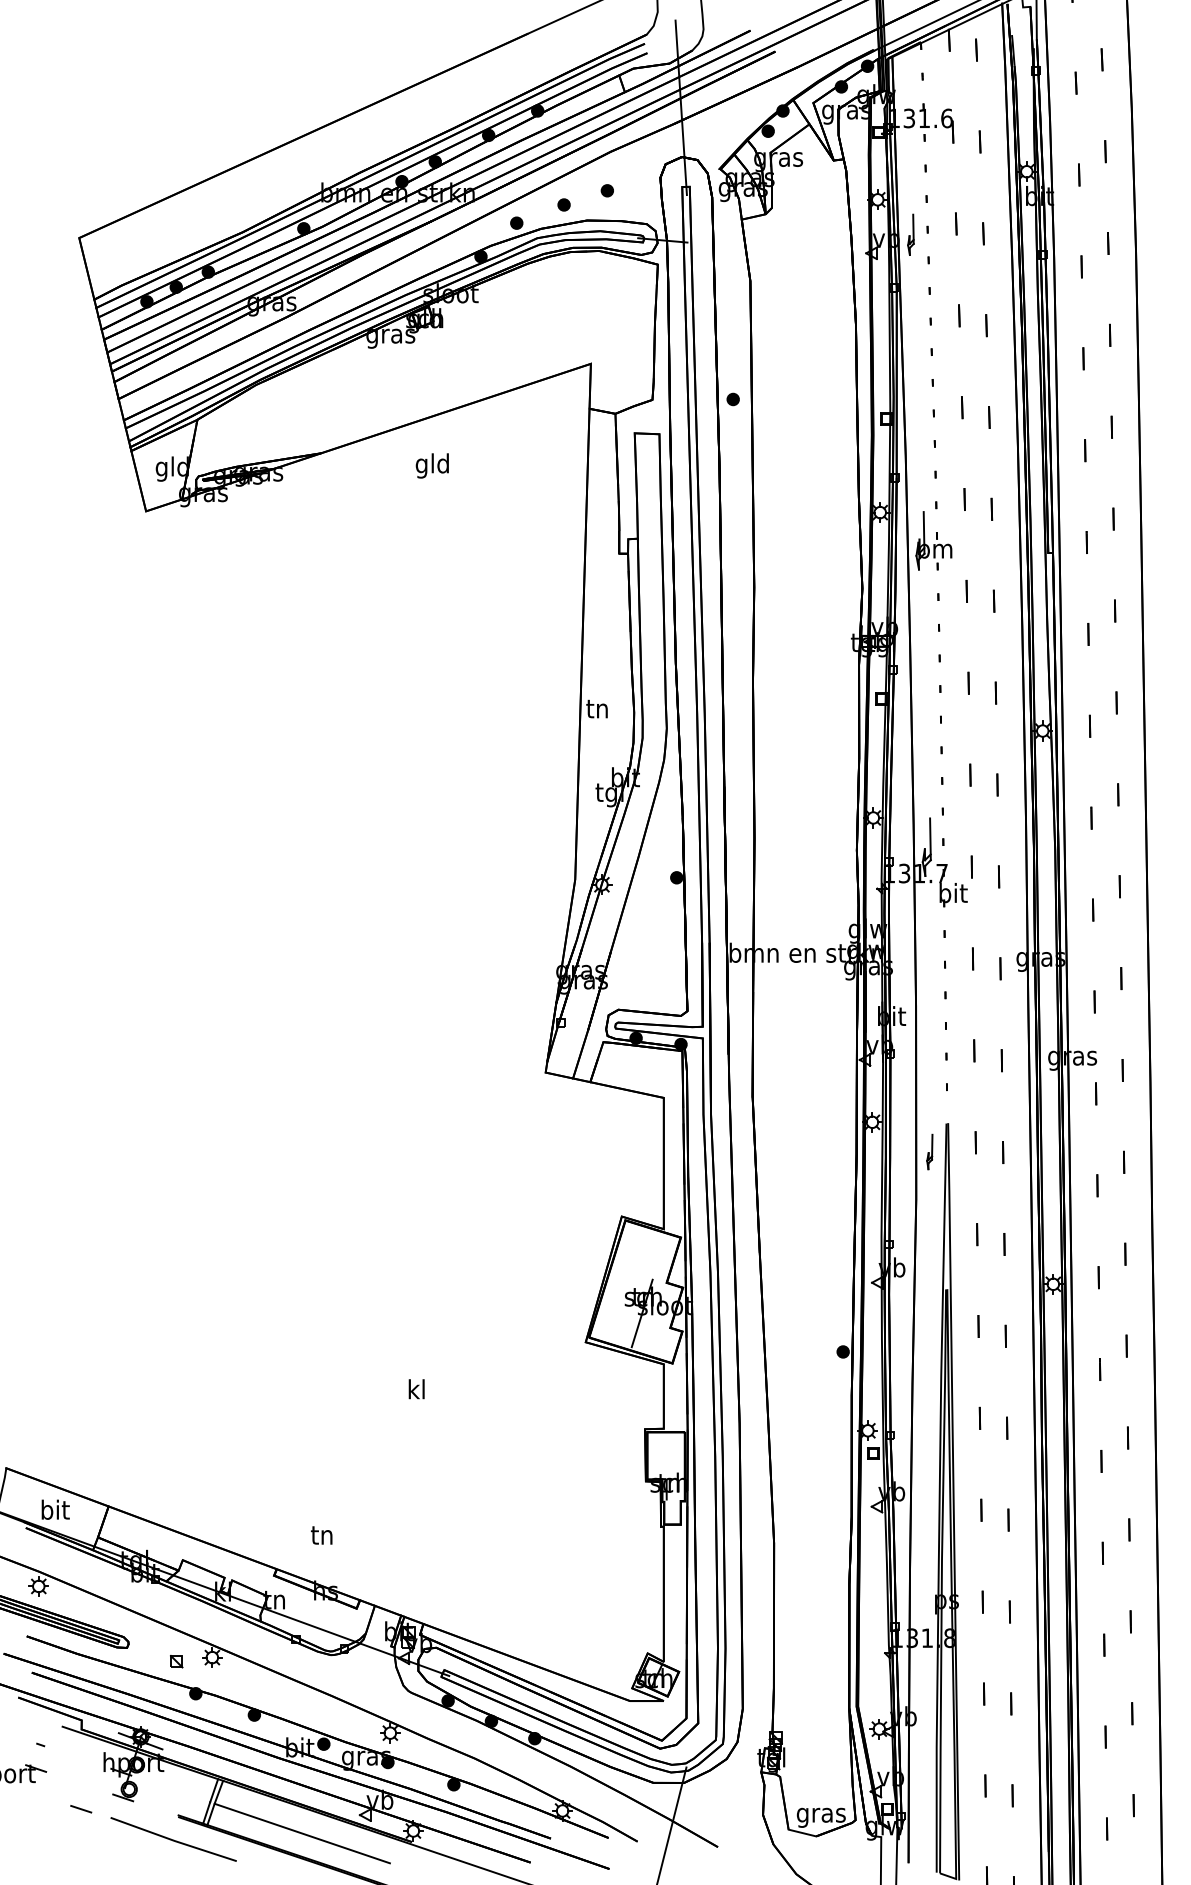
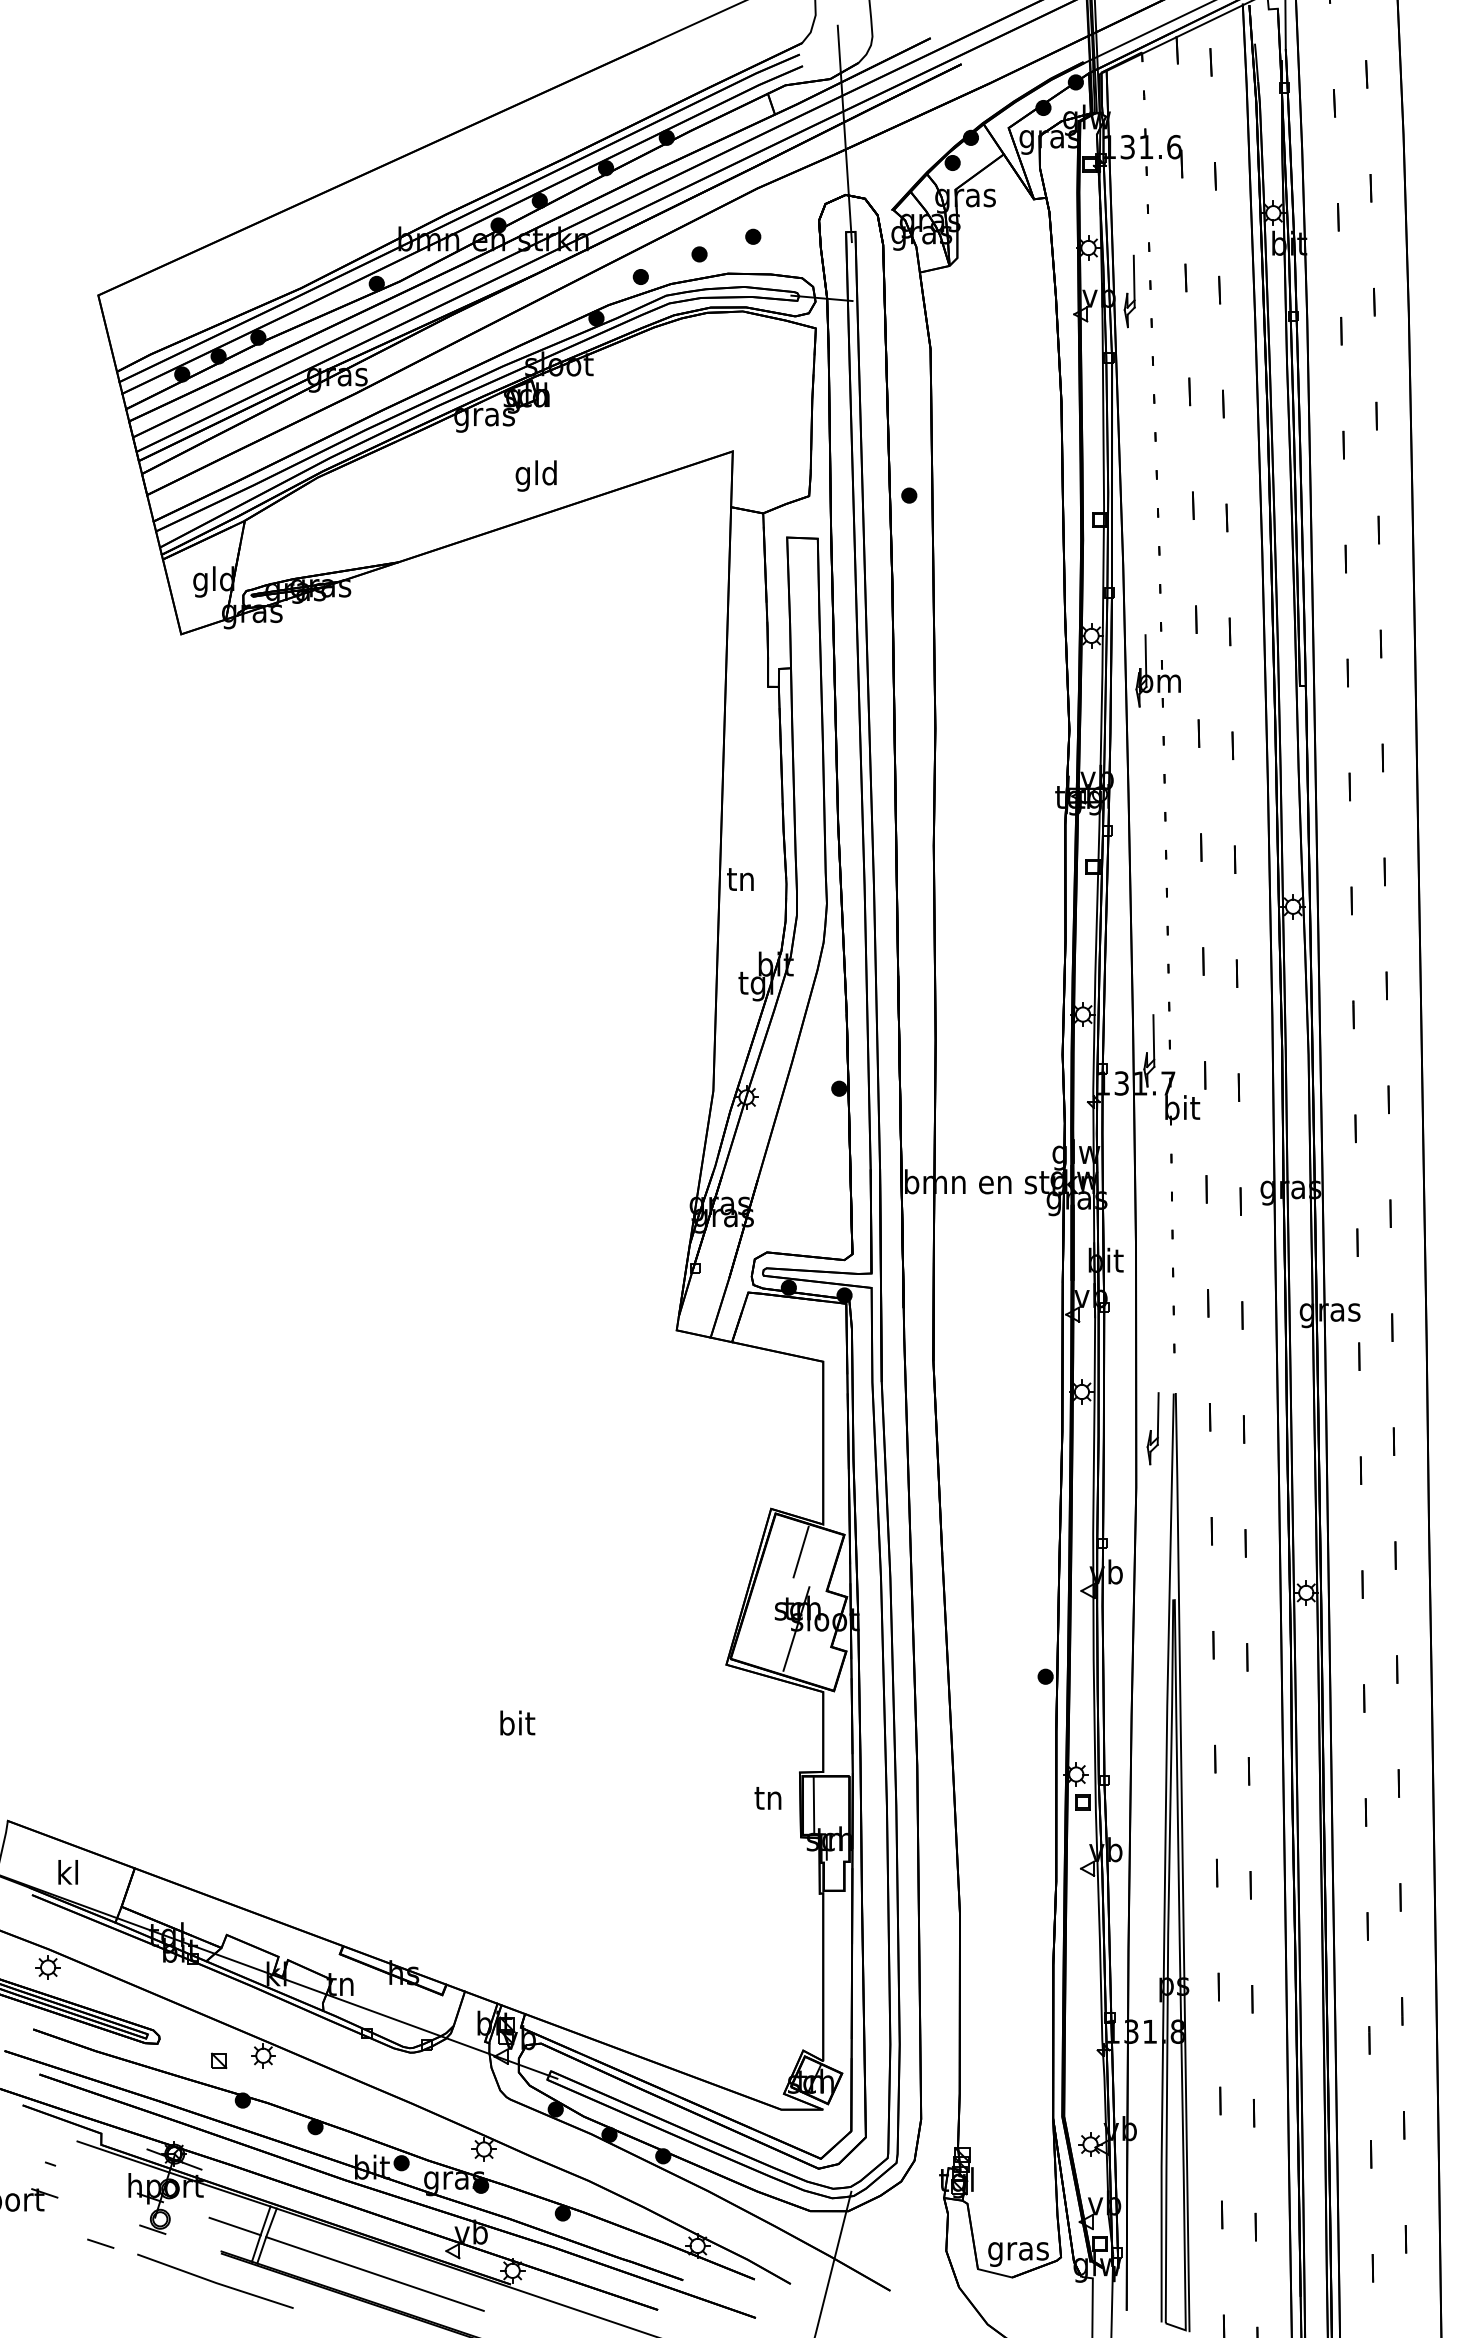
part: (910, 234) -> (1129, 291), size x1.43
text: (431, 465) -> (535, 475), moved
part: (929, 1151) -> (1152, 1428), size x1.67
line: (645, 1250) -> (800, 1551), added
text: (417, 1388) -> (517, 1722), kl -> bit
line: (655, 1454) -> (813, 1804), added
text: (55, 1509) -> (68, 1872), bit -> kl
text: (321, 1535) -> (767, 1798), moved
line: (189, 1795) -> (234, 2226), added

